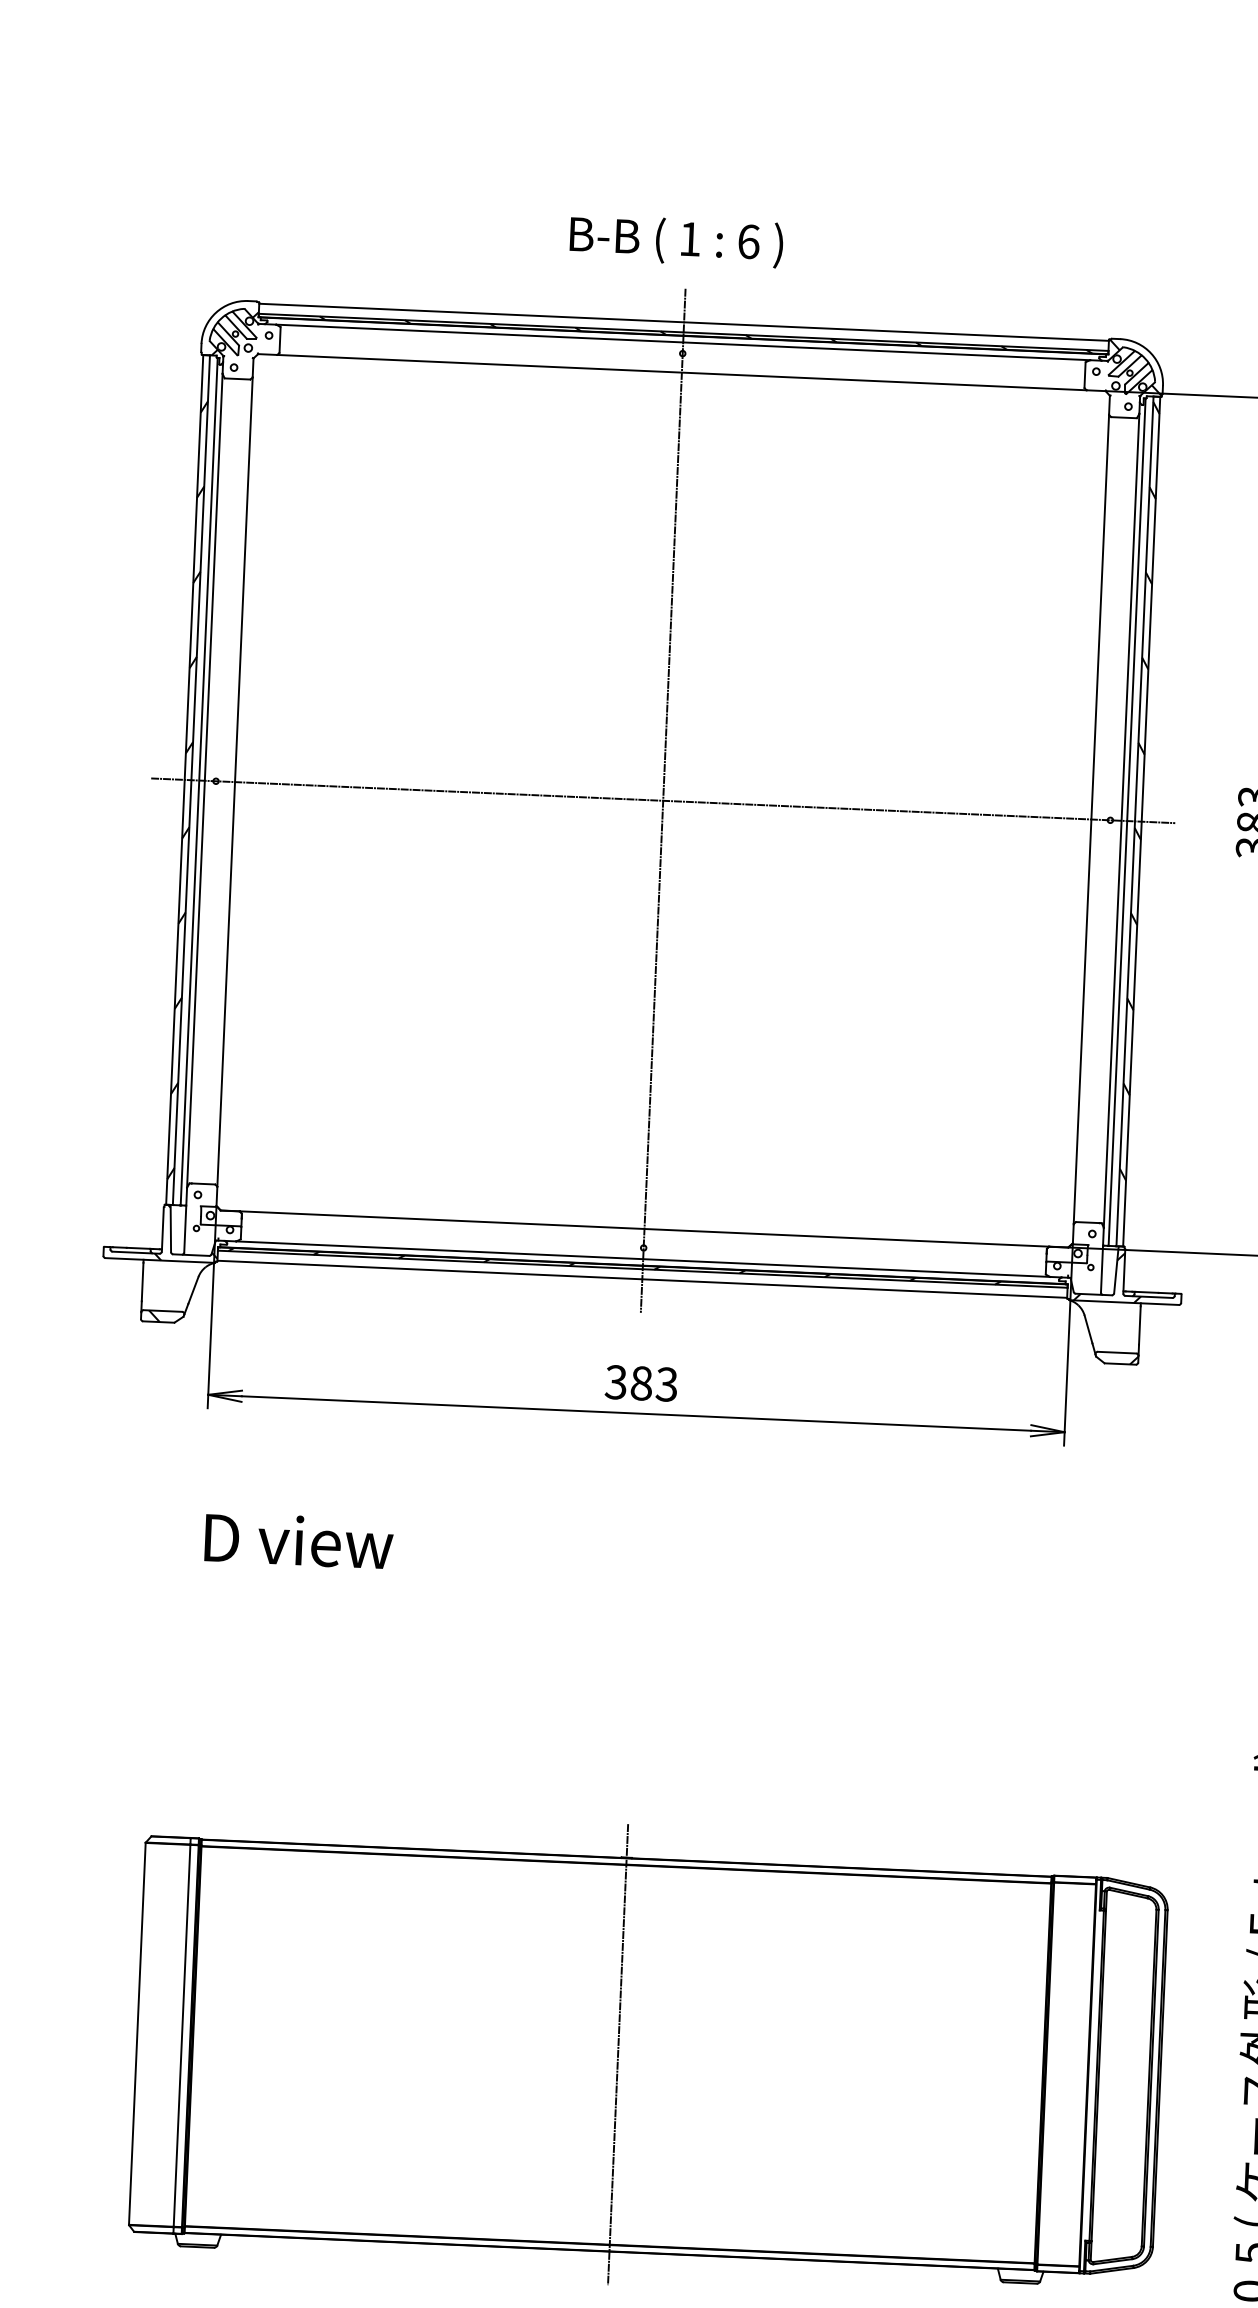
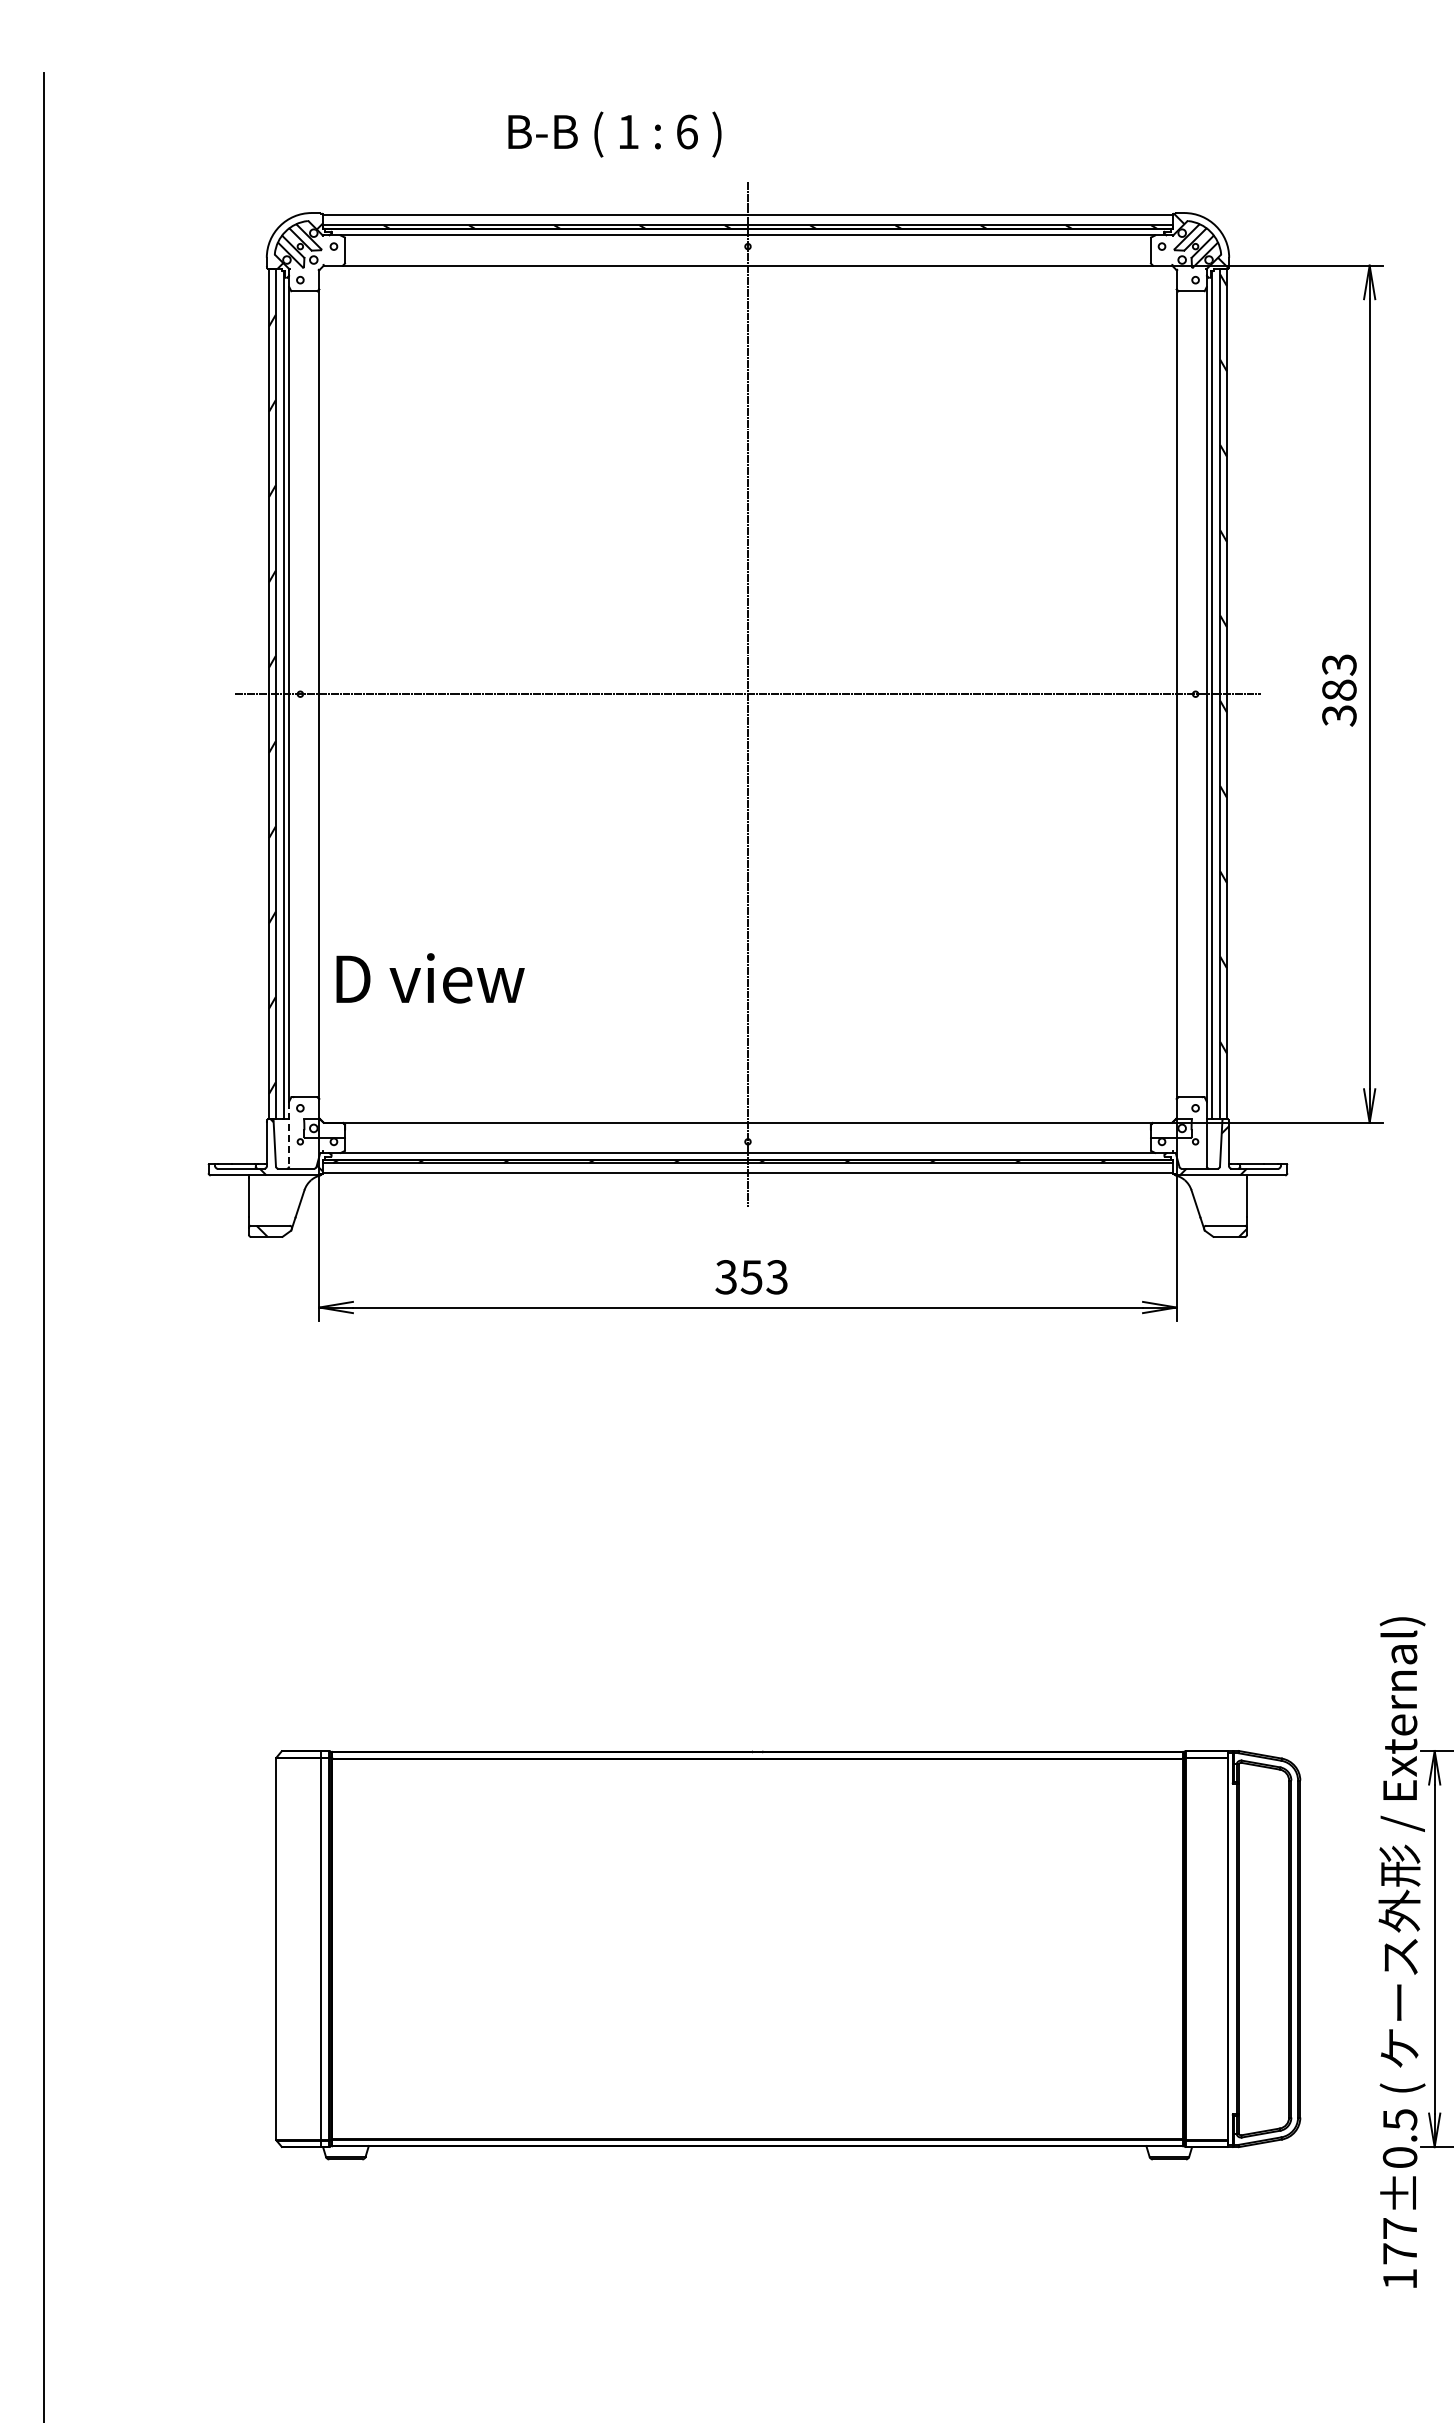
text: (676, 241) -> (614, 134), moved
line: (185, 1220) -> (289, 1134), solid -> dashed
text: (641, 1383) -> (751, 1277), 383 -> 353
text: (299, 1540) -> (430, 978), moved
line: (617, 2054) -> (757, 1948), removed

